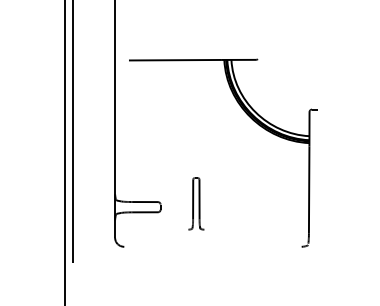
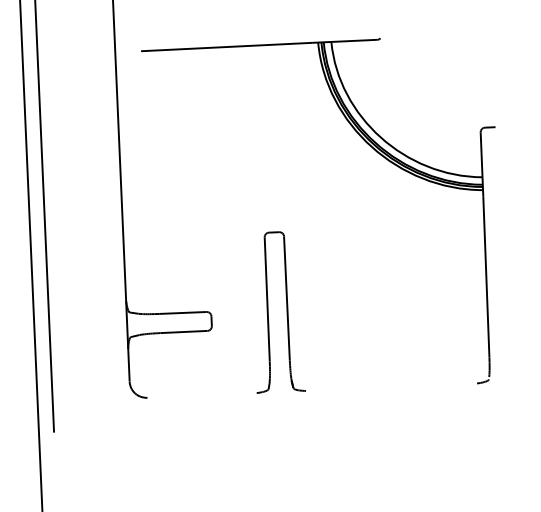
part: (196, 203) -> (278, 311), size x1.67

